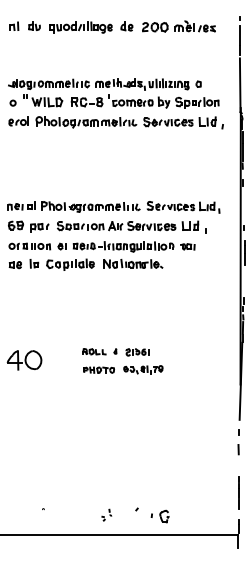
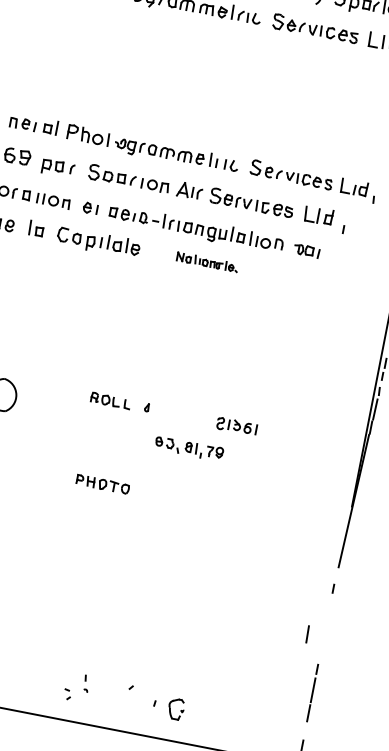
part: (133, 263) -> (207, 261), size x0.6
part: (137, 352) -> (236, 426), moved
part: (98, 369) -> (101, 482), moved
line: (238, 449) -> (307, 634), moved
part: (106, 514) -> (76, 686), size x1.4

